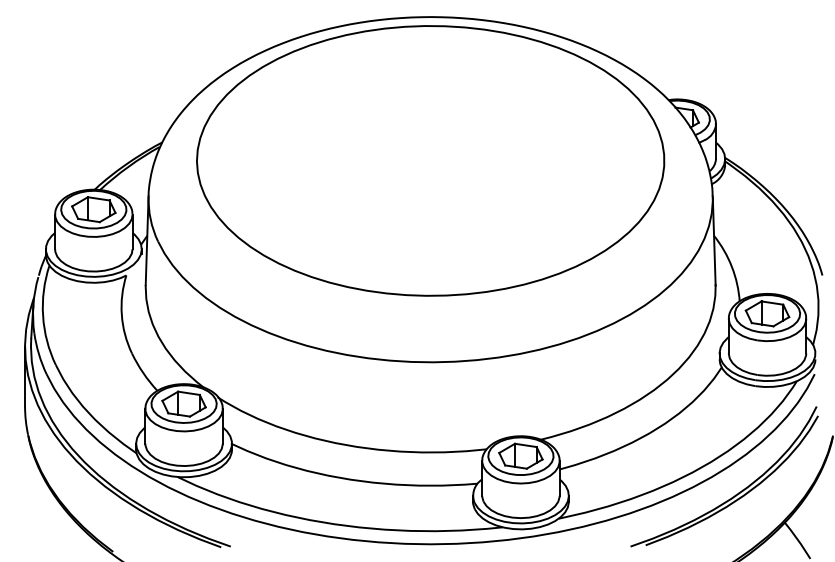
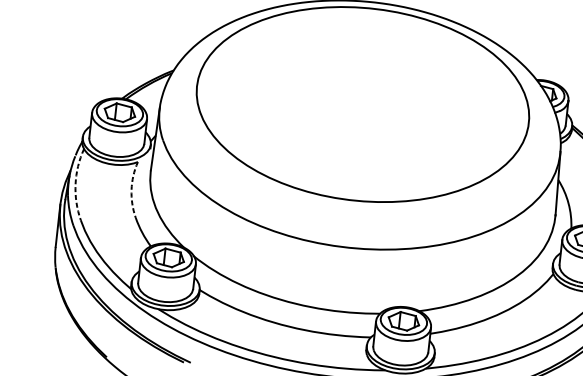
arc: (121, 314) -> (131, 189), solid -> dashed
arc: (43, 316) -> (75, 184), solid -> dashed

